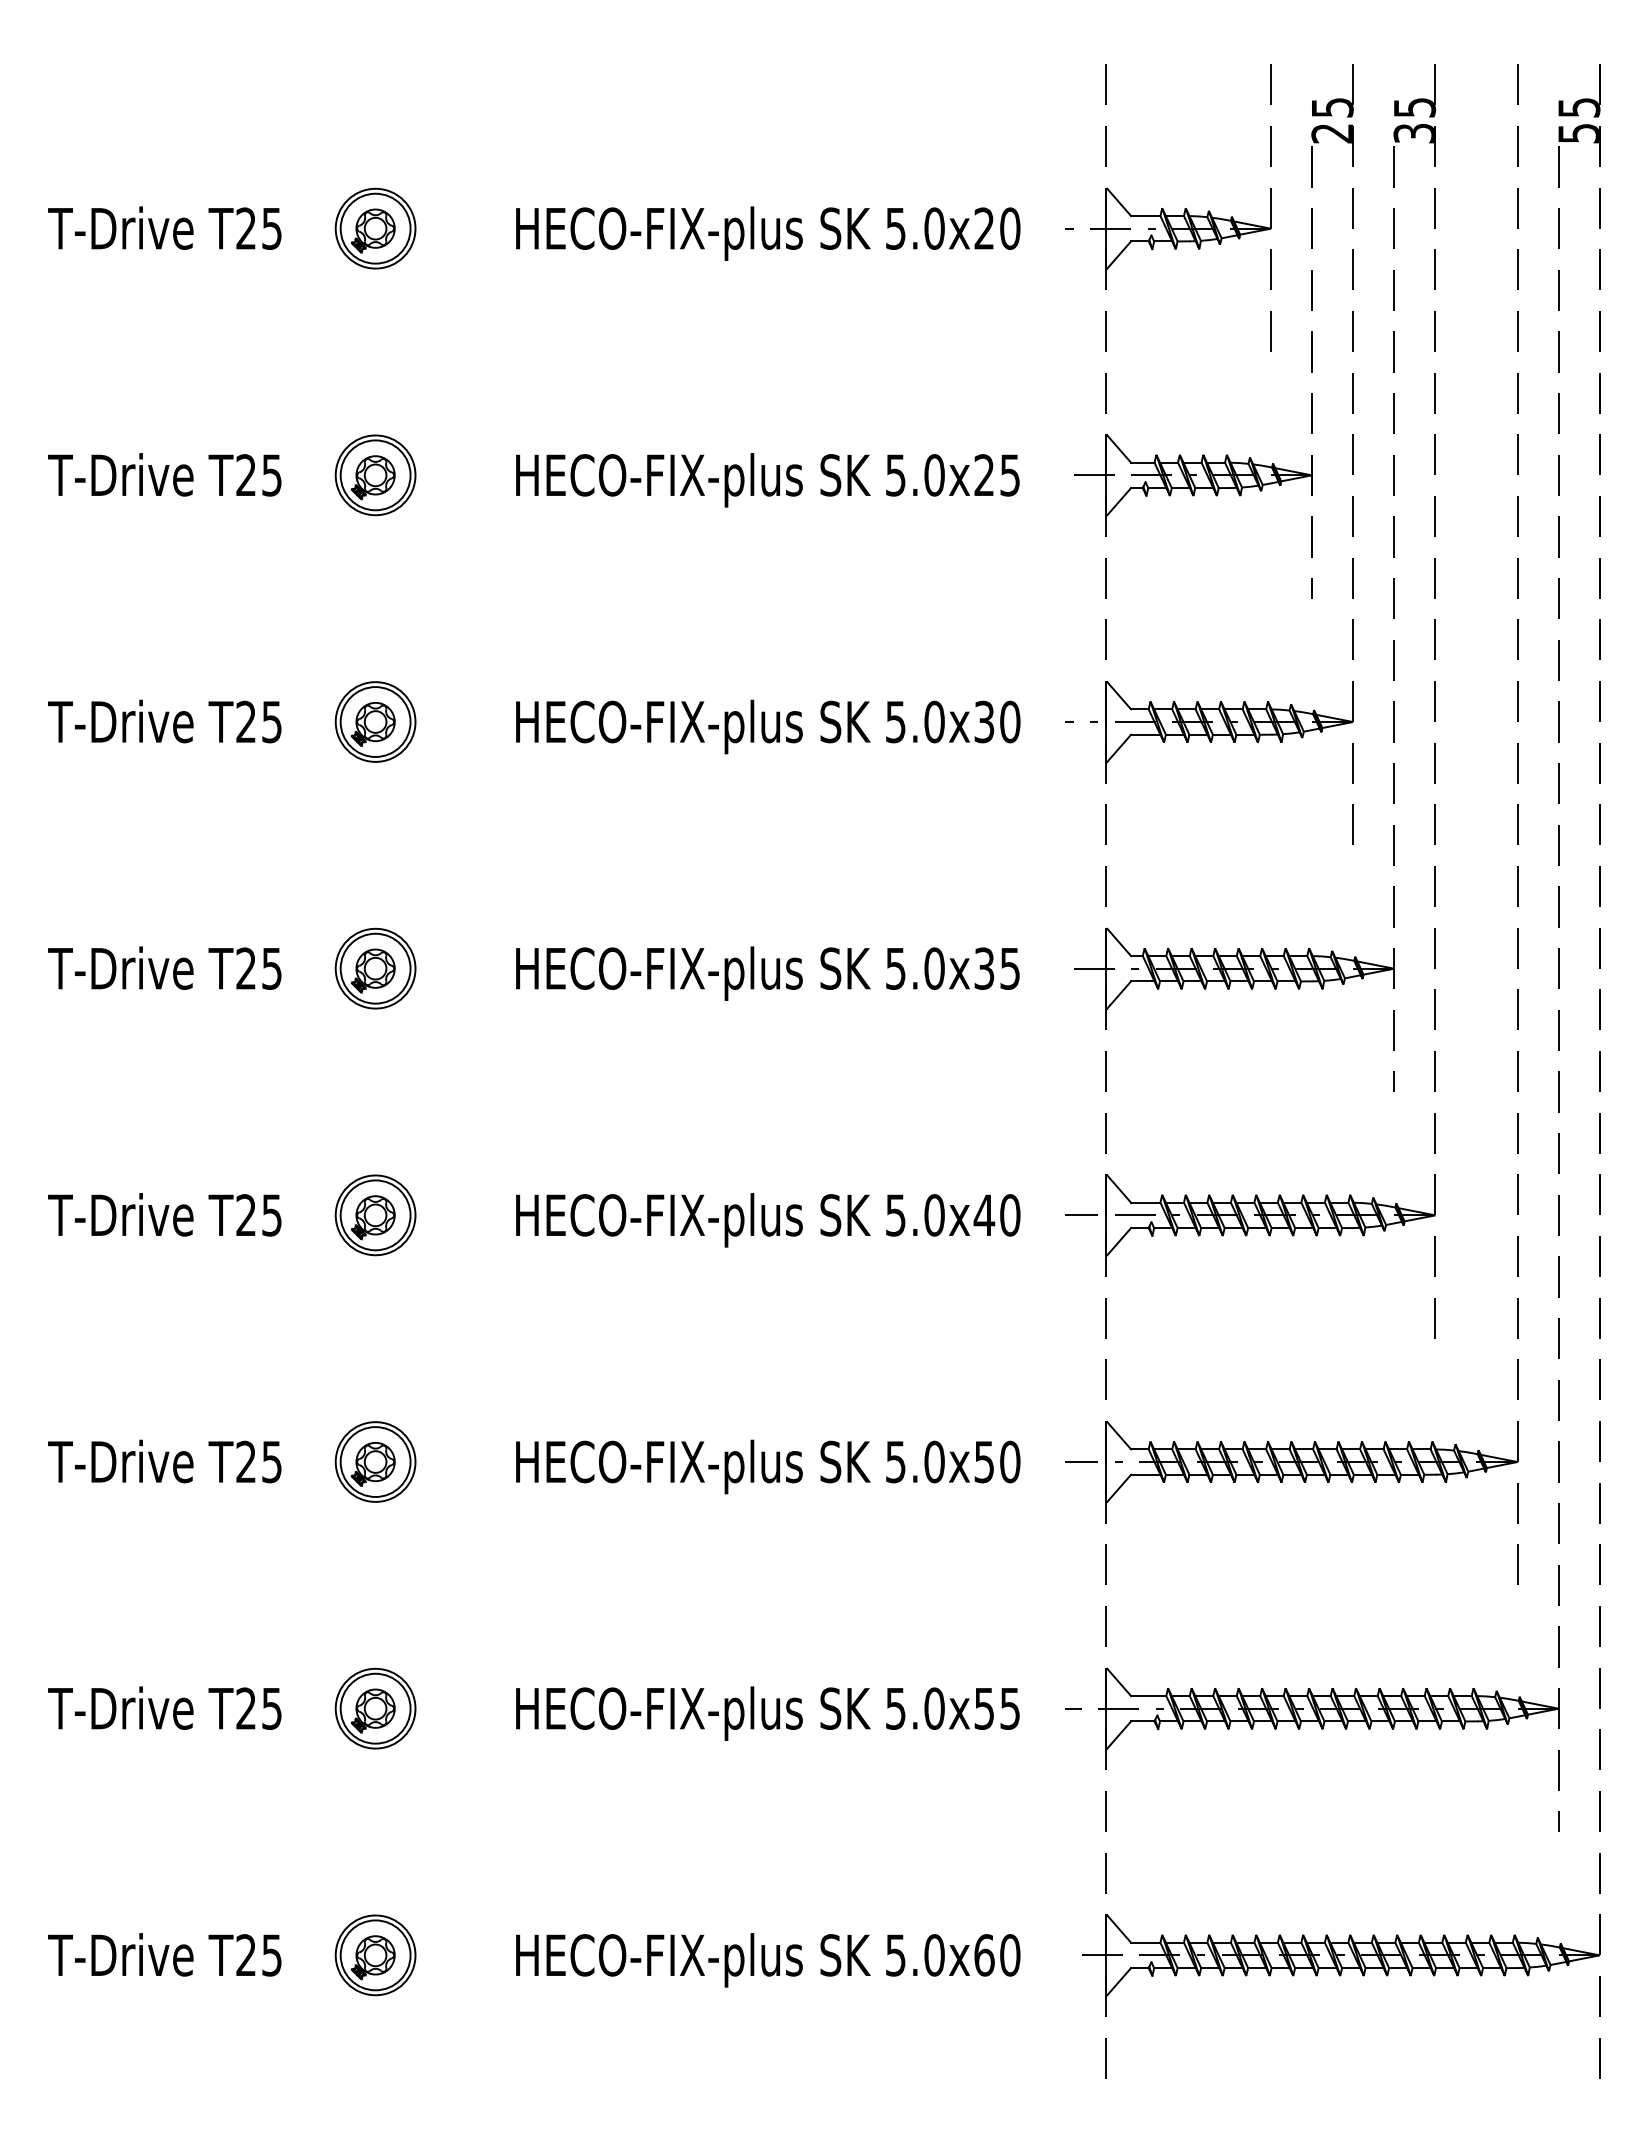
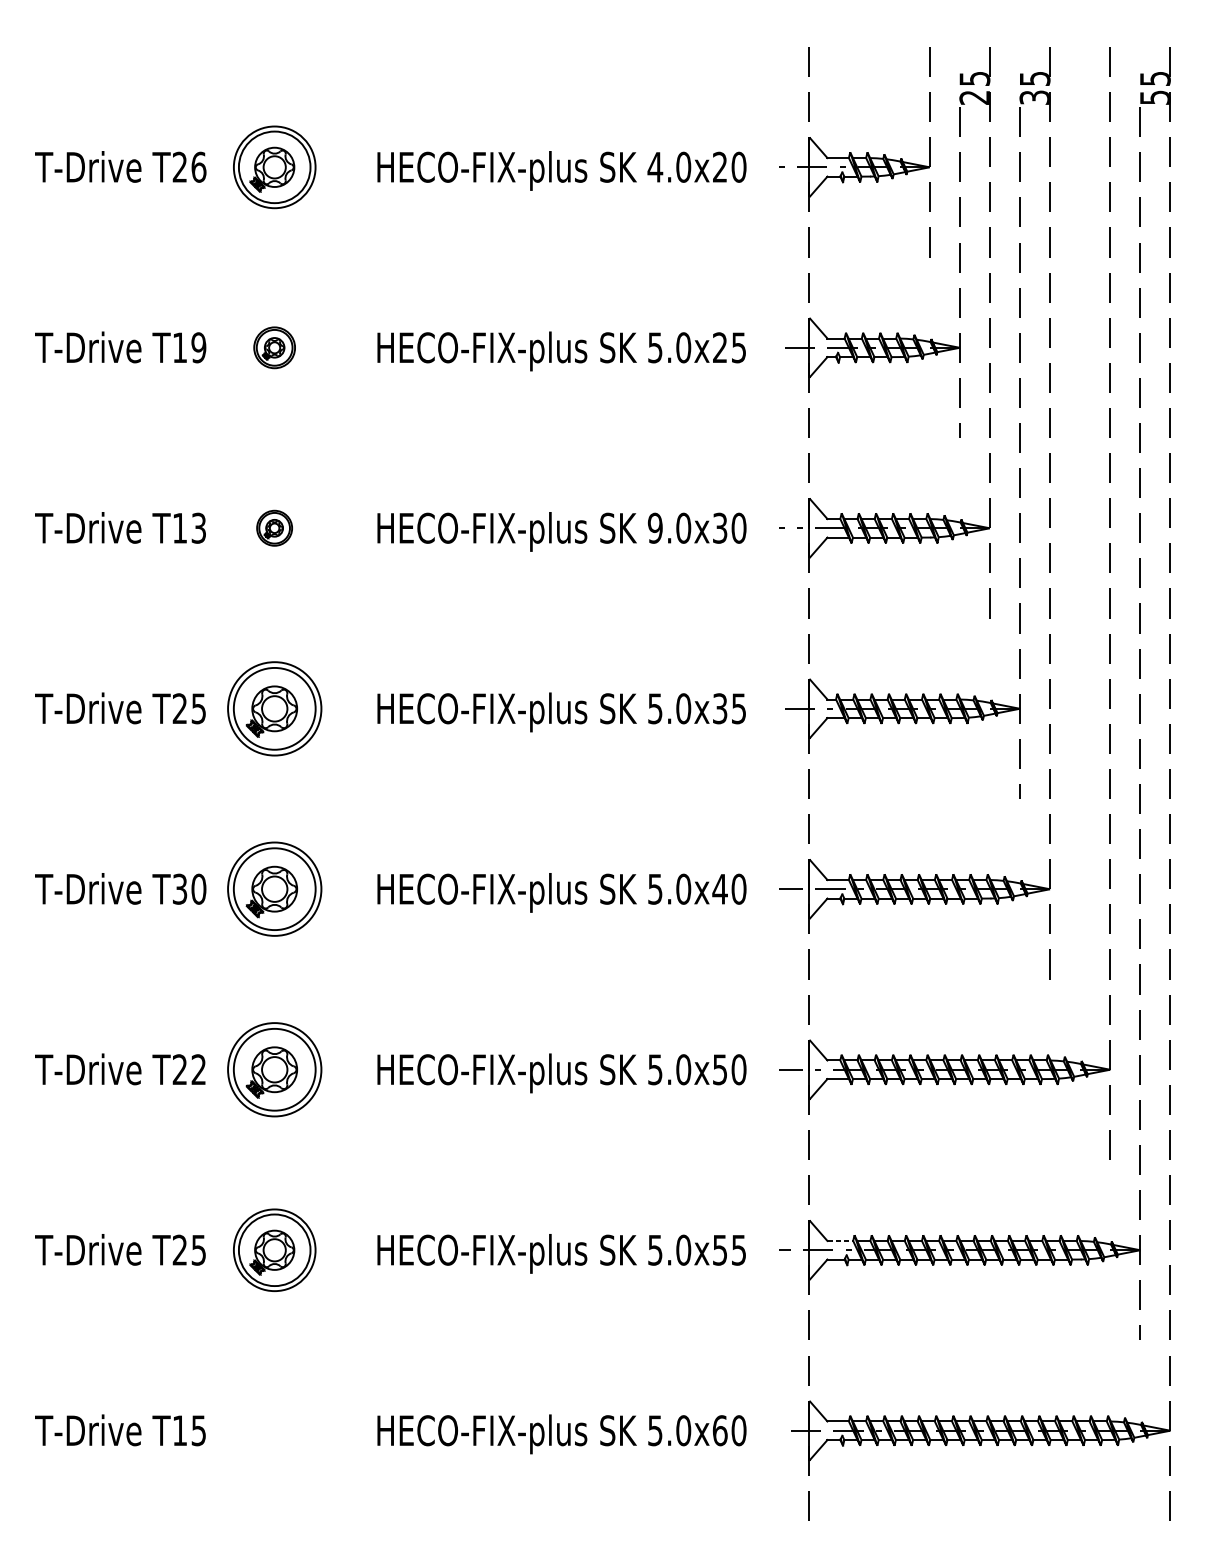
text: (272, 228) -> (199, 167), T25 -> T26
part: (375, 228) -> (274, 167), size x1.4
text: (895, 228) -> (655, 167), 5.0x20 -> 4.0x20
text: (259, 475) -> (189, 347), T25 -> T19
part: (375, 475) -> (274, 347), size x0.7
text: (258, 721) -> (188, 527), T25 -> T13
part: (375, 721) -> (274, 527), size x0.6
text: (895, 721) -> (655, 527), 5.0x30 -> 9.0x30
part: (375, 968) -> (274, 708), size x1.6
text: (259, 1215) -> (189, 889), T25 -> T30
part: (375, 1215) -> (274, 889), size x1.6
text: (271, 1461) -> (198, 1069), T25 -> T22
part: (375, 1461) -> (274, 1069), size x1.6
line: (1148, 1696) -> (840, 1241), solid -> dashed
part: (375, 1708) -> (274, 1250), size x1.4
text: (245, 1954) -> (179, 1430), T25 -> T15
part: (375, 1955) -> (274, 1430), removed

